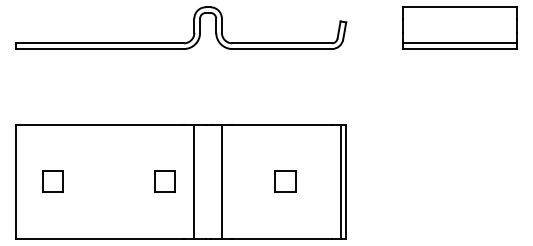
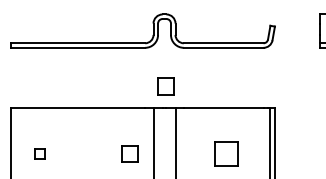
part: (209, 97) -> (165, 86), added
part: (52, 181) -> (40, 153), size x0.6
part: (285, 181) -> (226, 153), size x1.4

